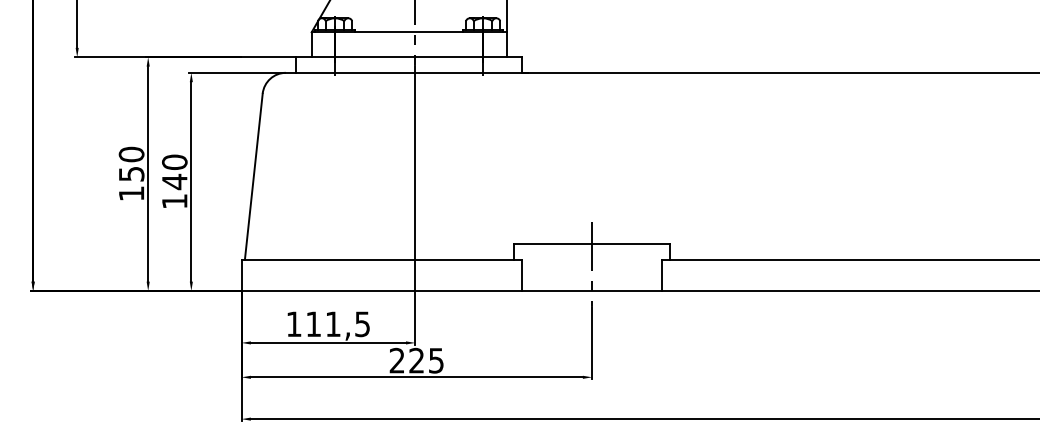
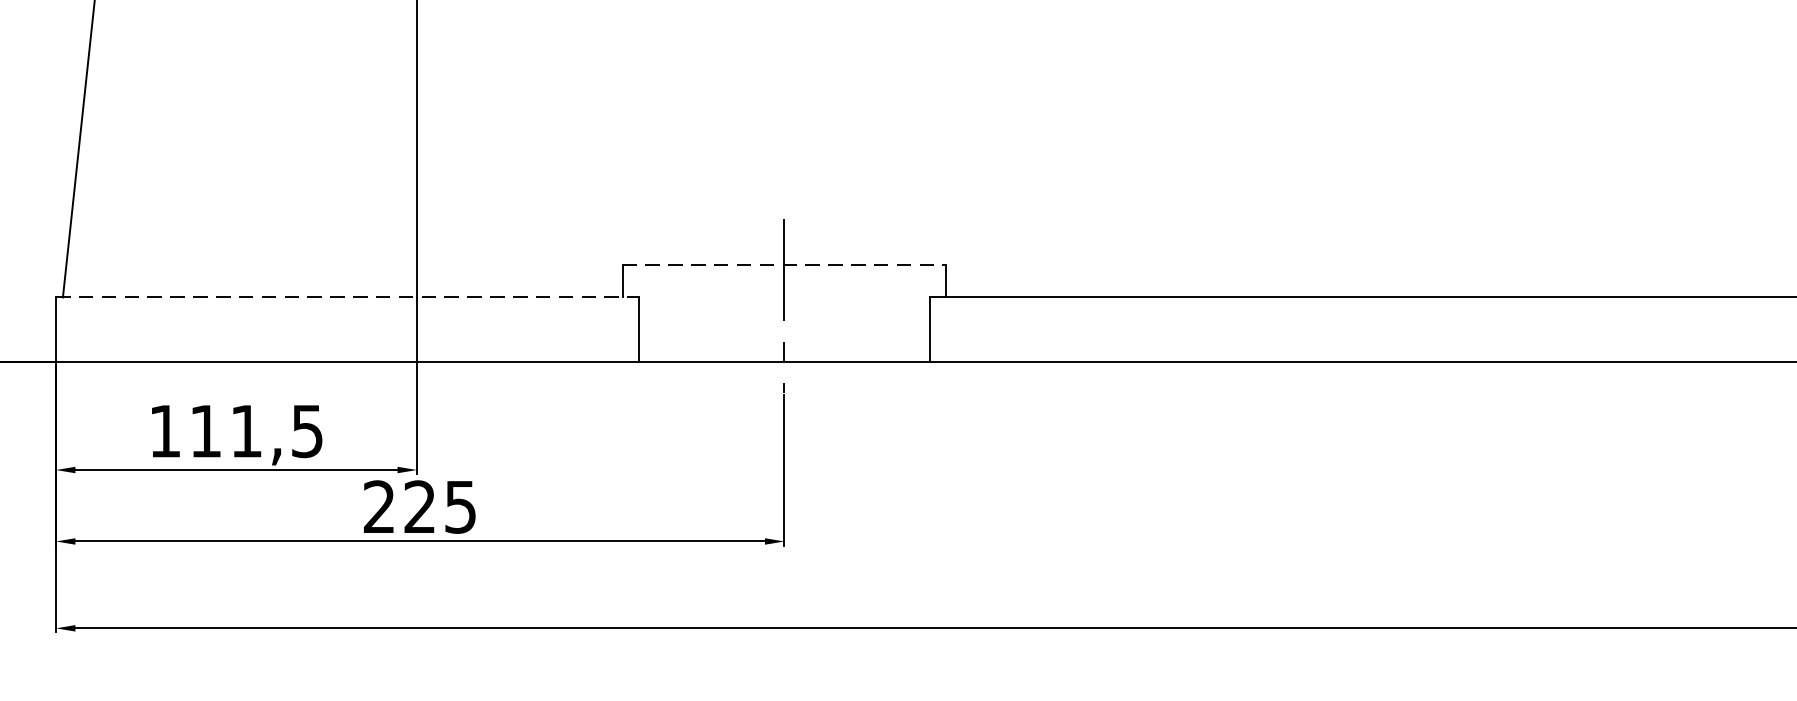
line: (592, 244) -> (785, 265), solid -> dashed
line: (382, 259) -> (348, 296), solid -> dashed

